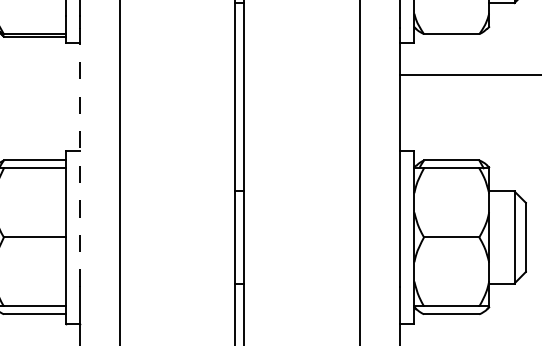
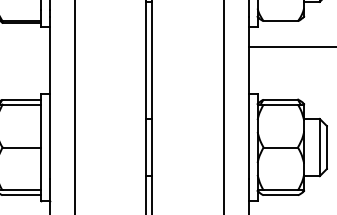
line: (79, 156) -> (49, 97), dashed -> solid

